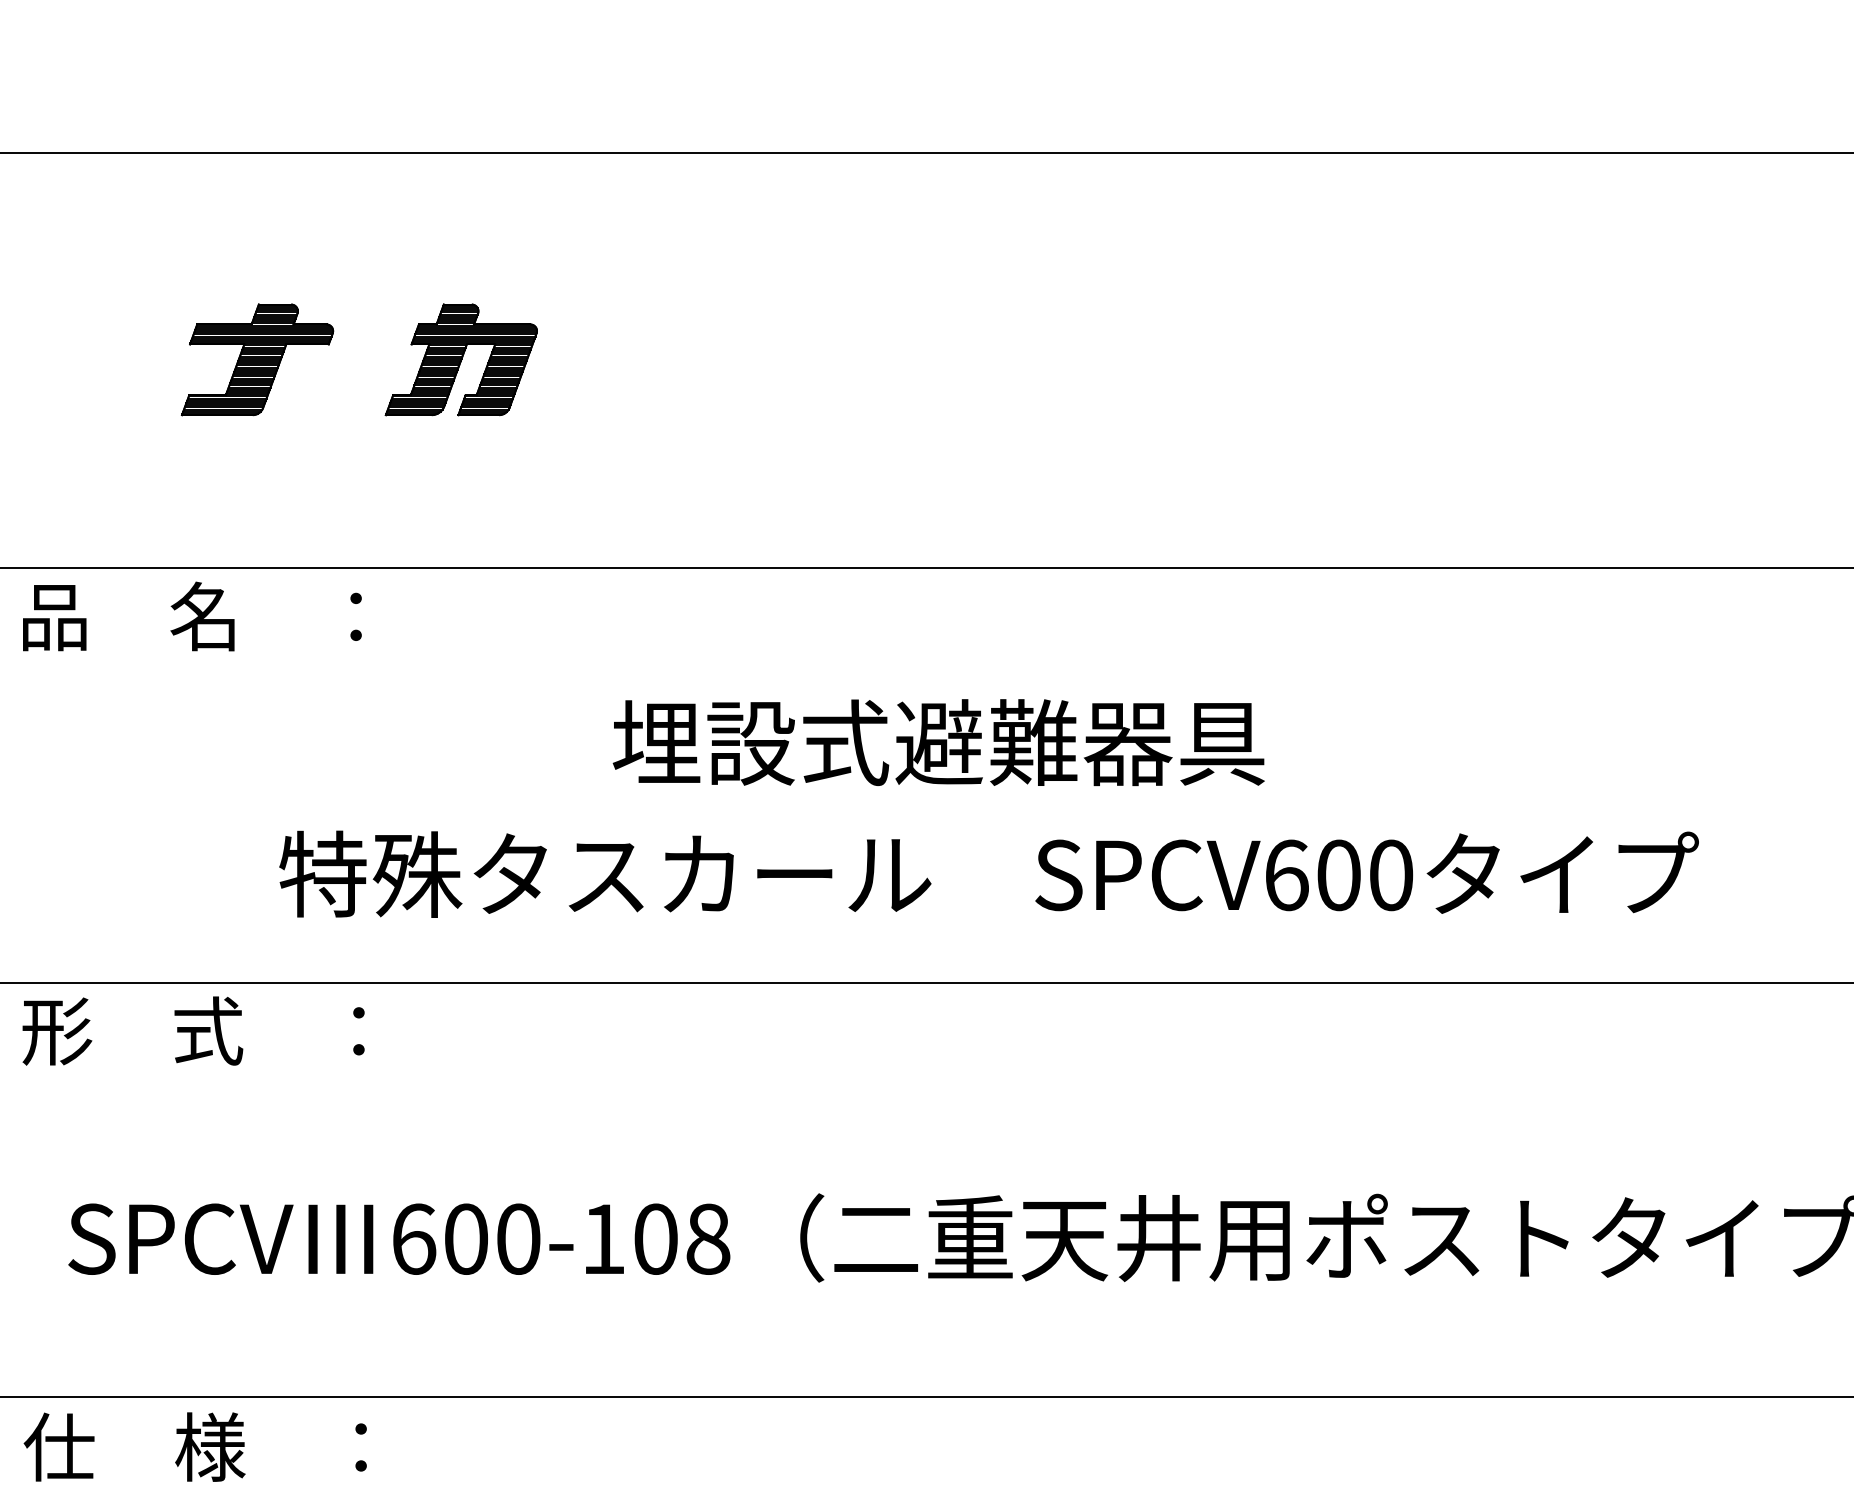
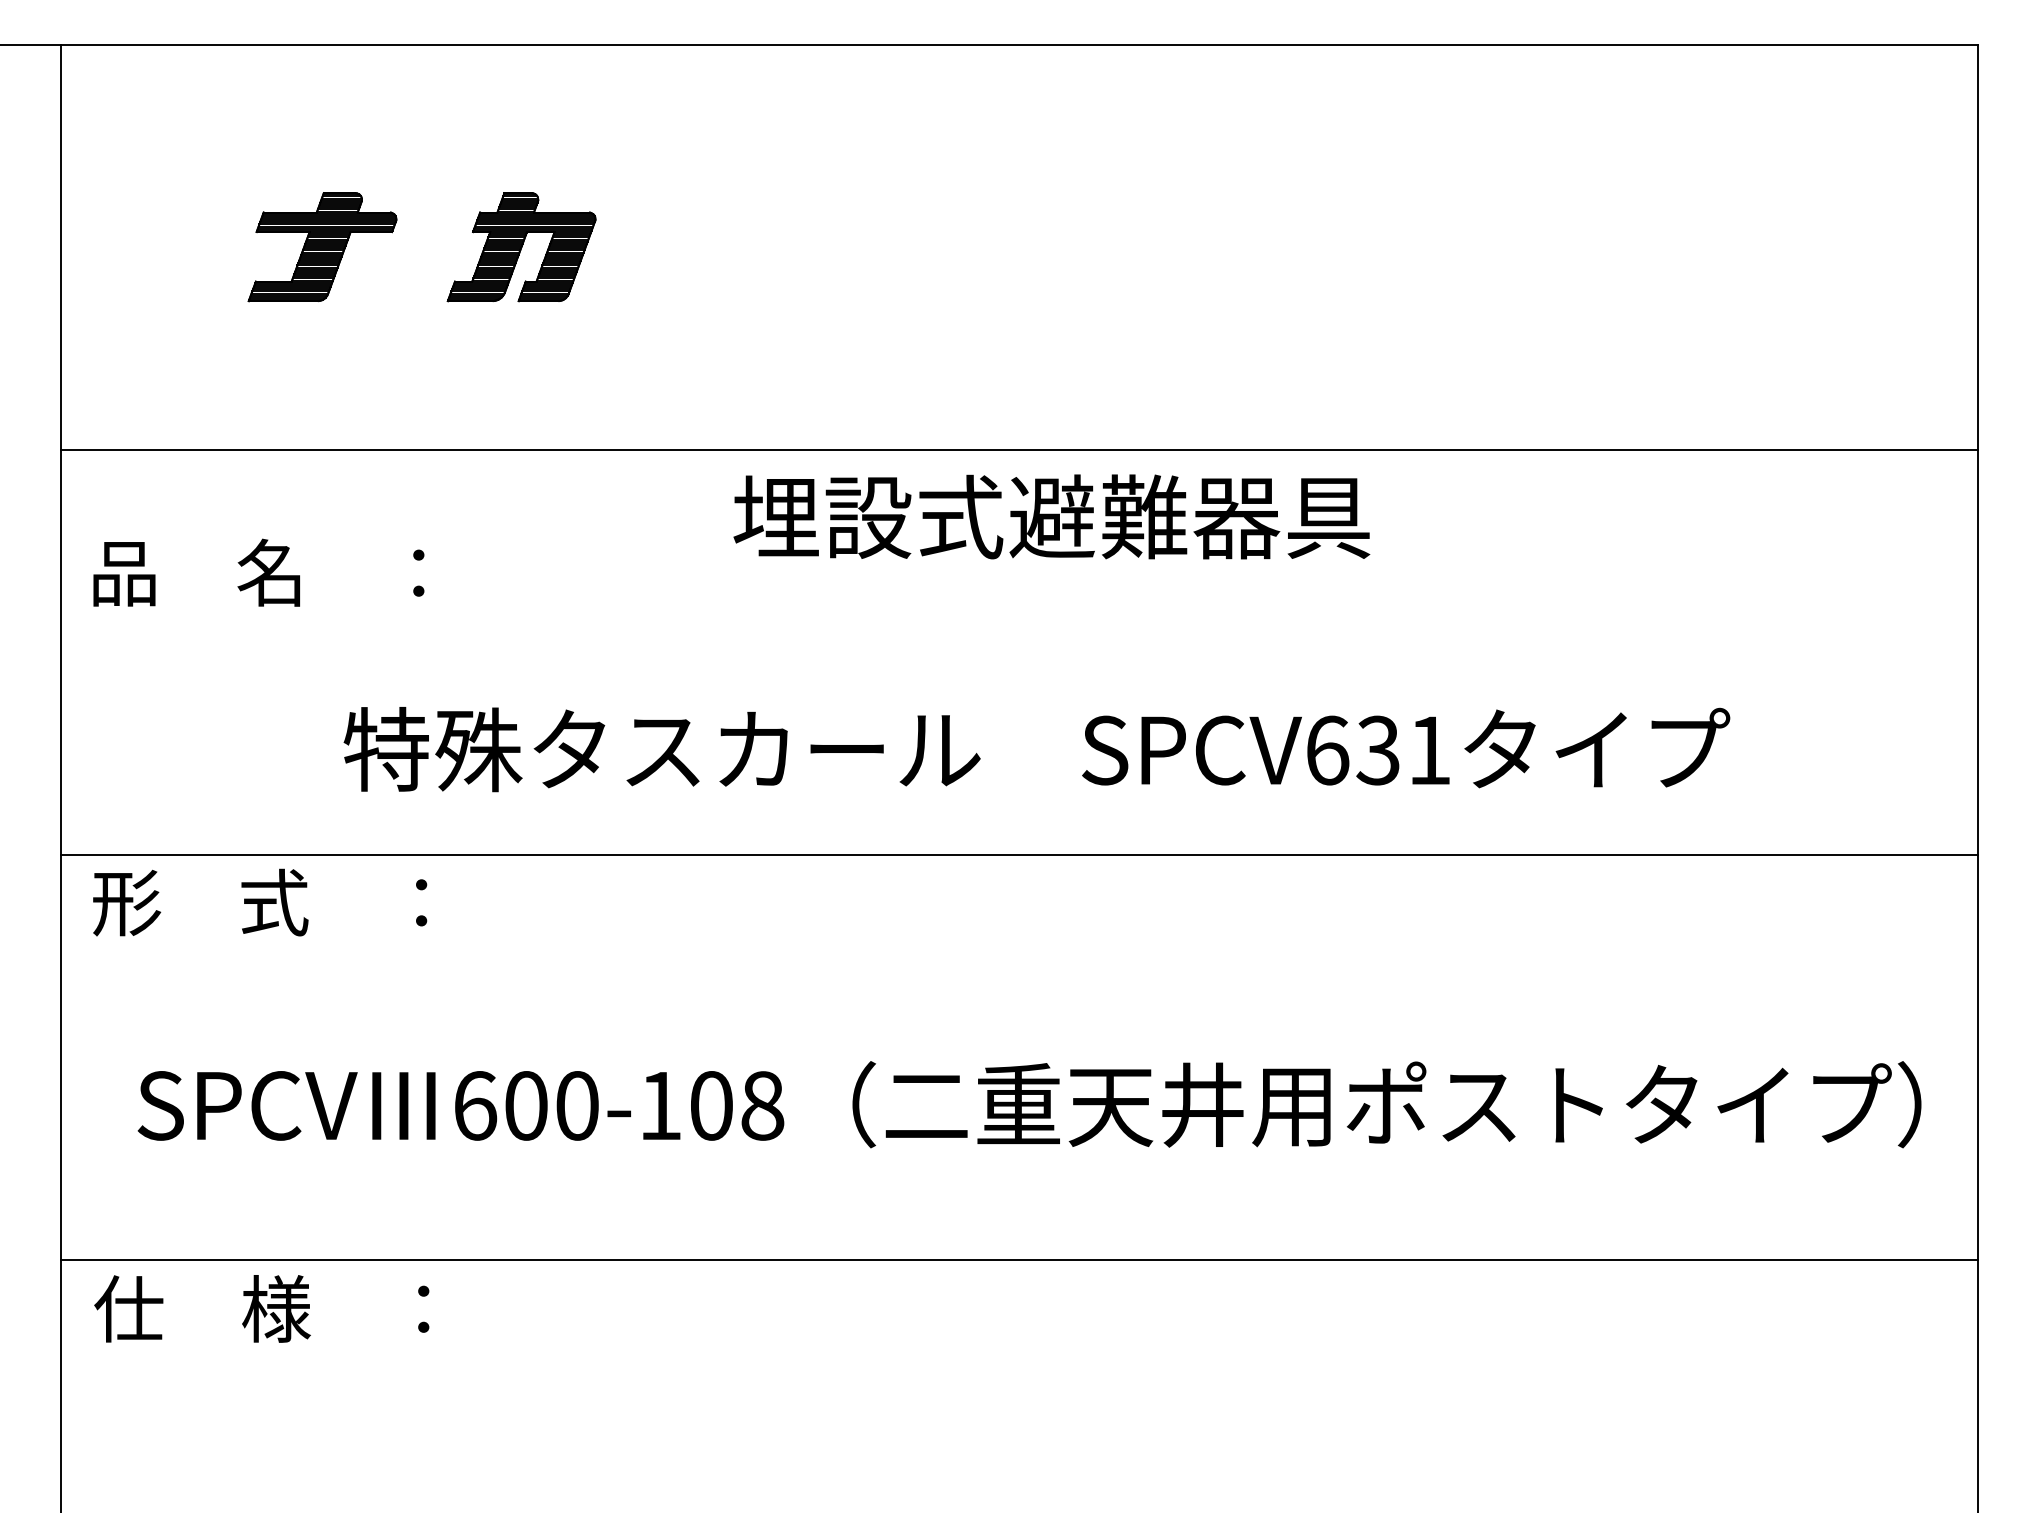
text: (191, 616) -> (258, 572), moved
text: (938, 742) -> (1051, 516), moved
text: (1364, 875) -> (1403, 750), SPCV600 -> SPCV631

